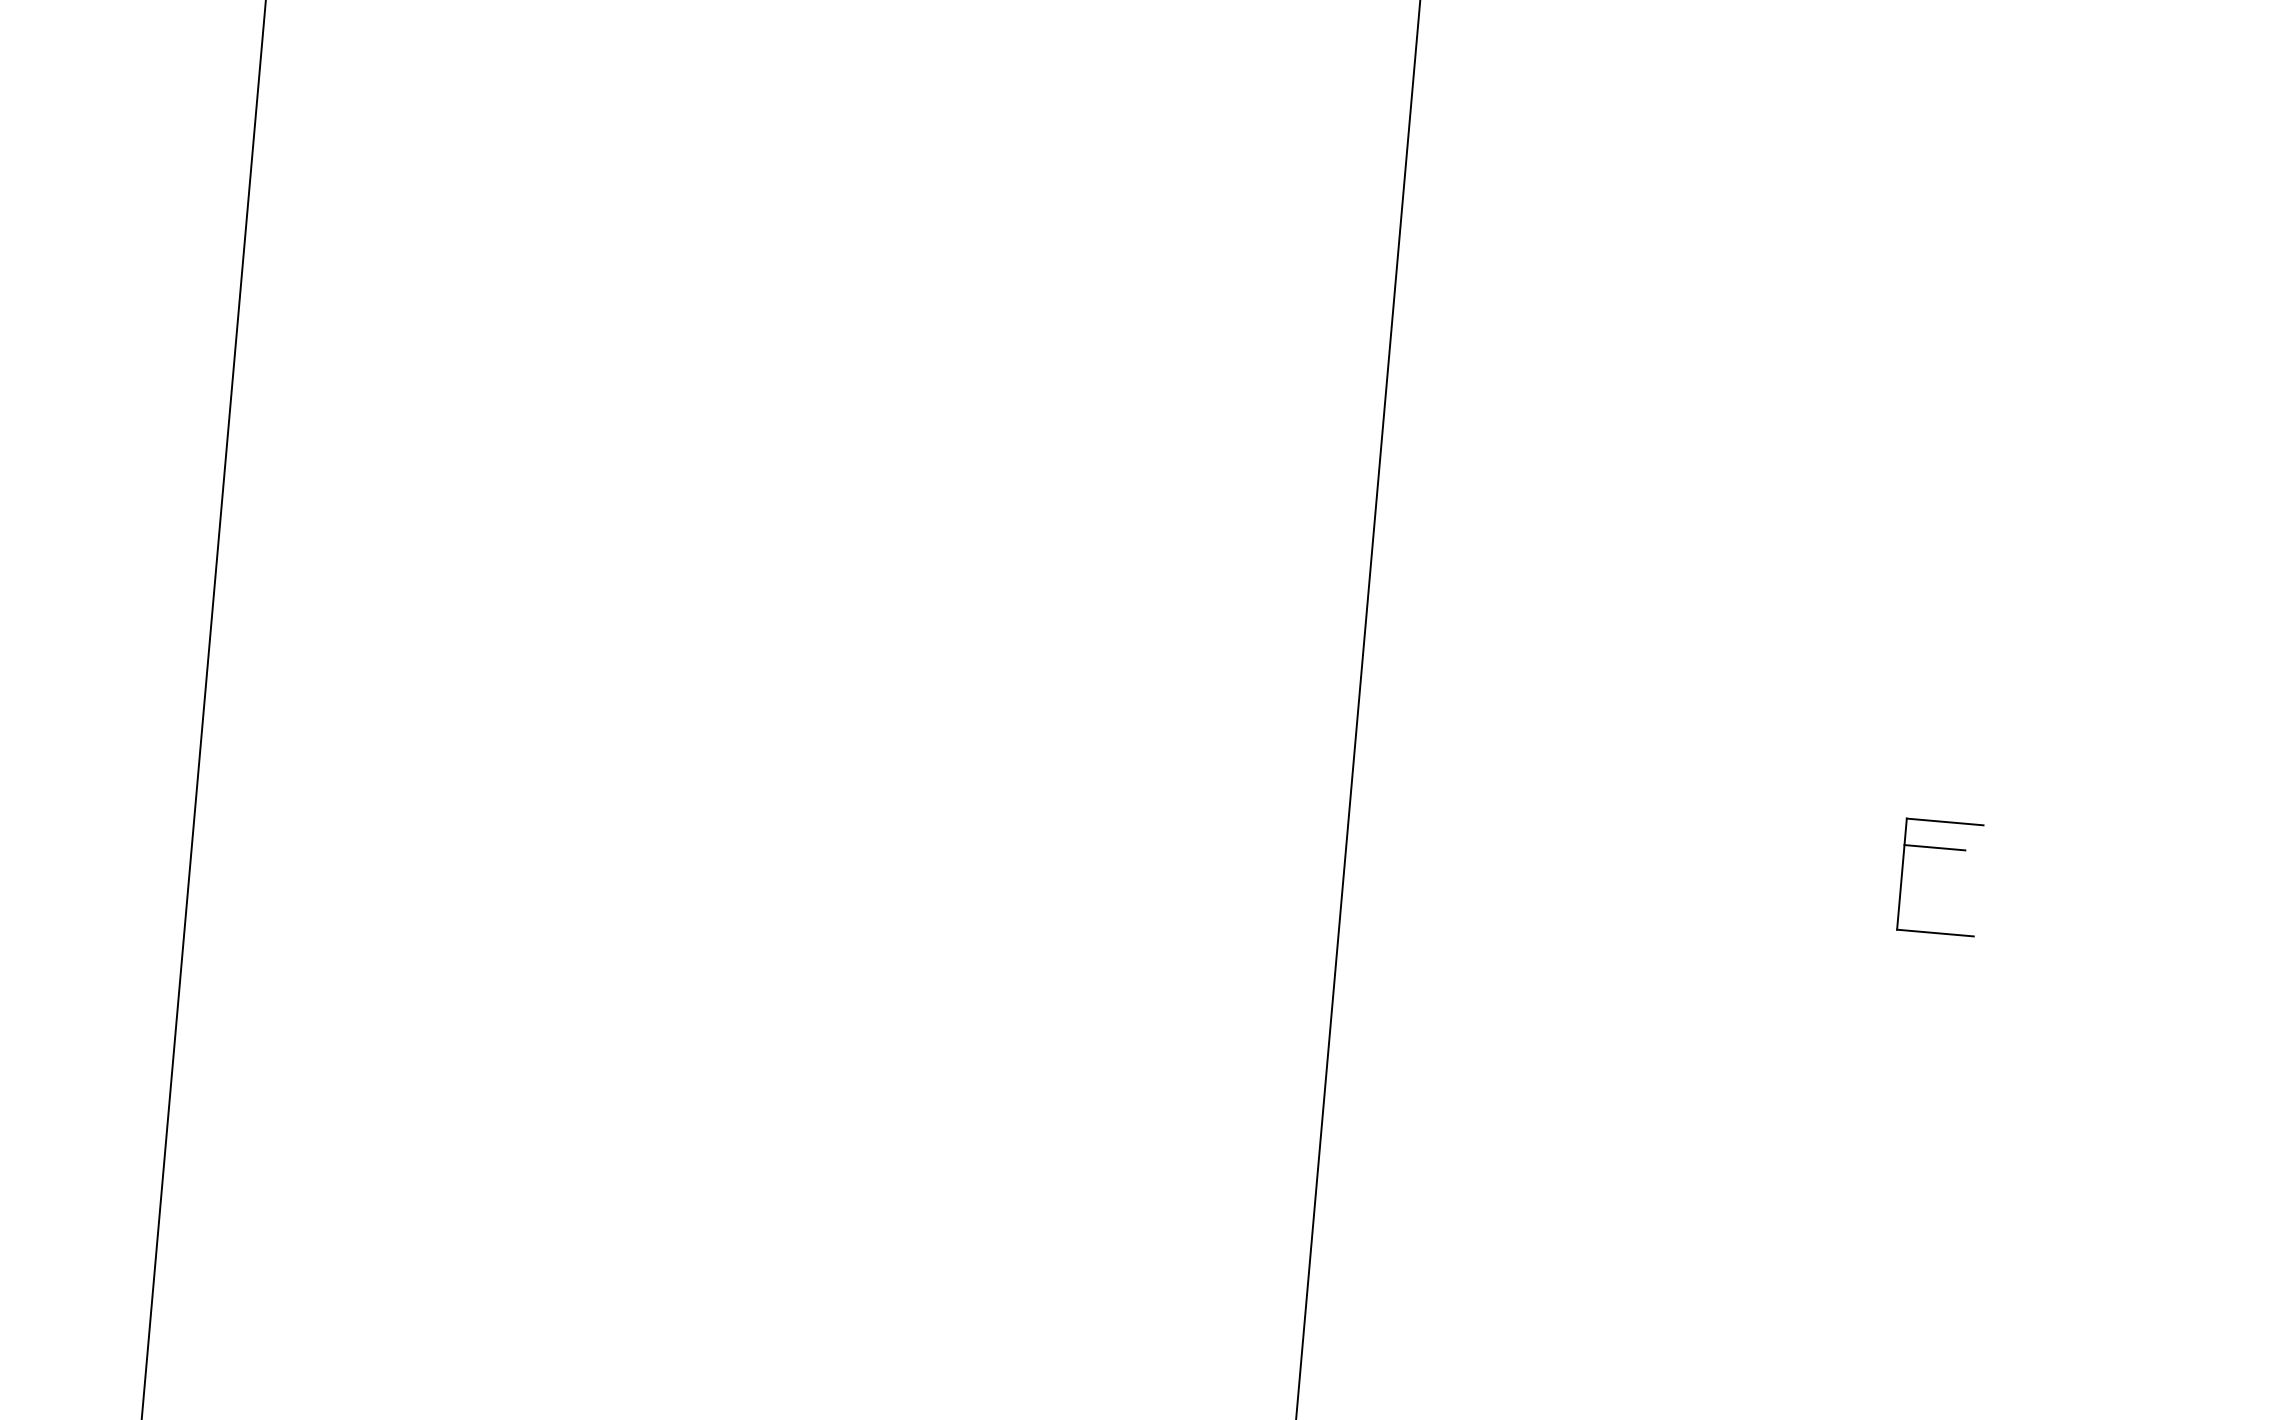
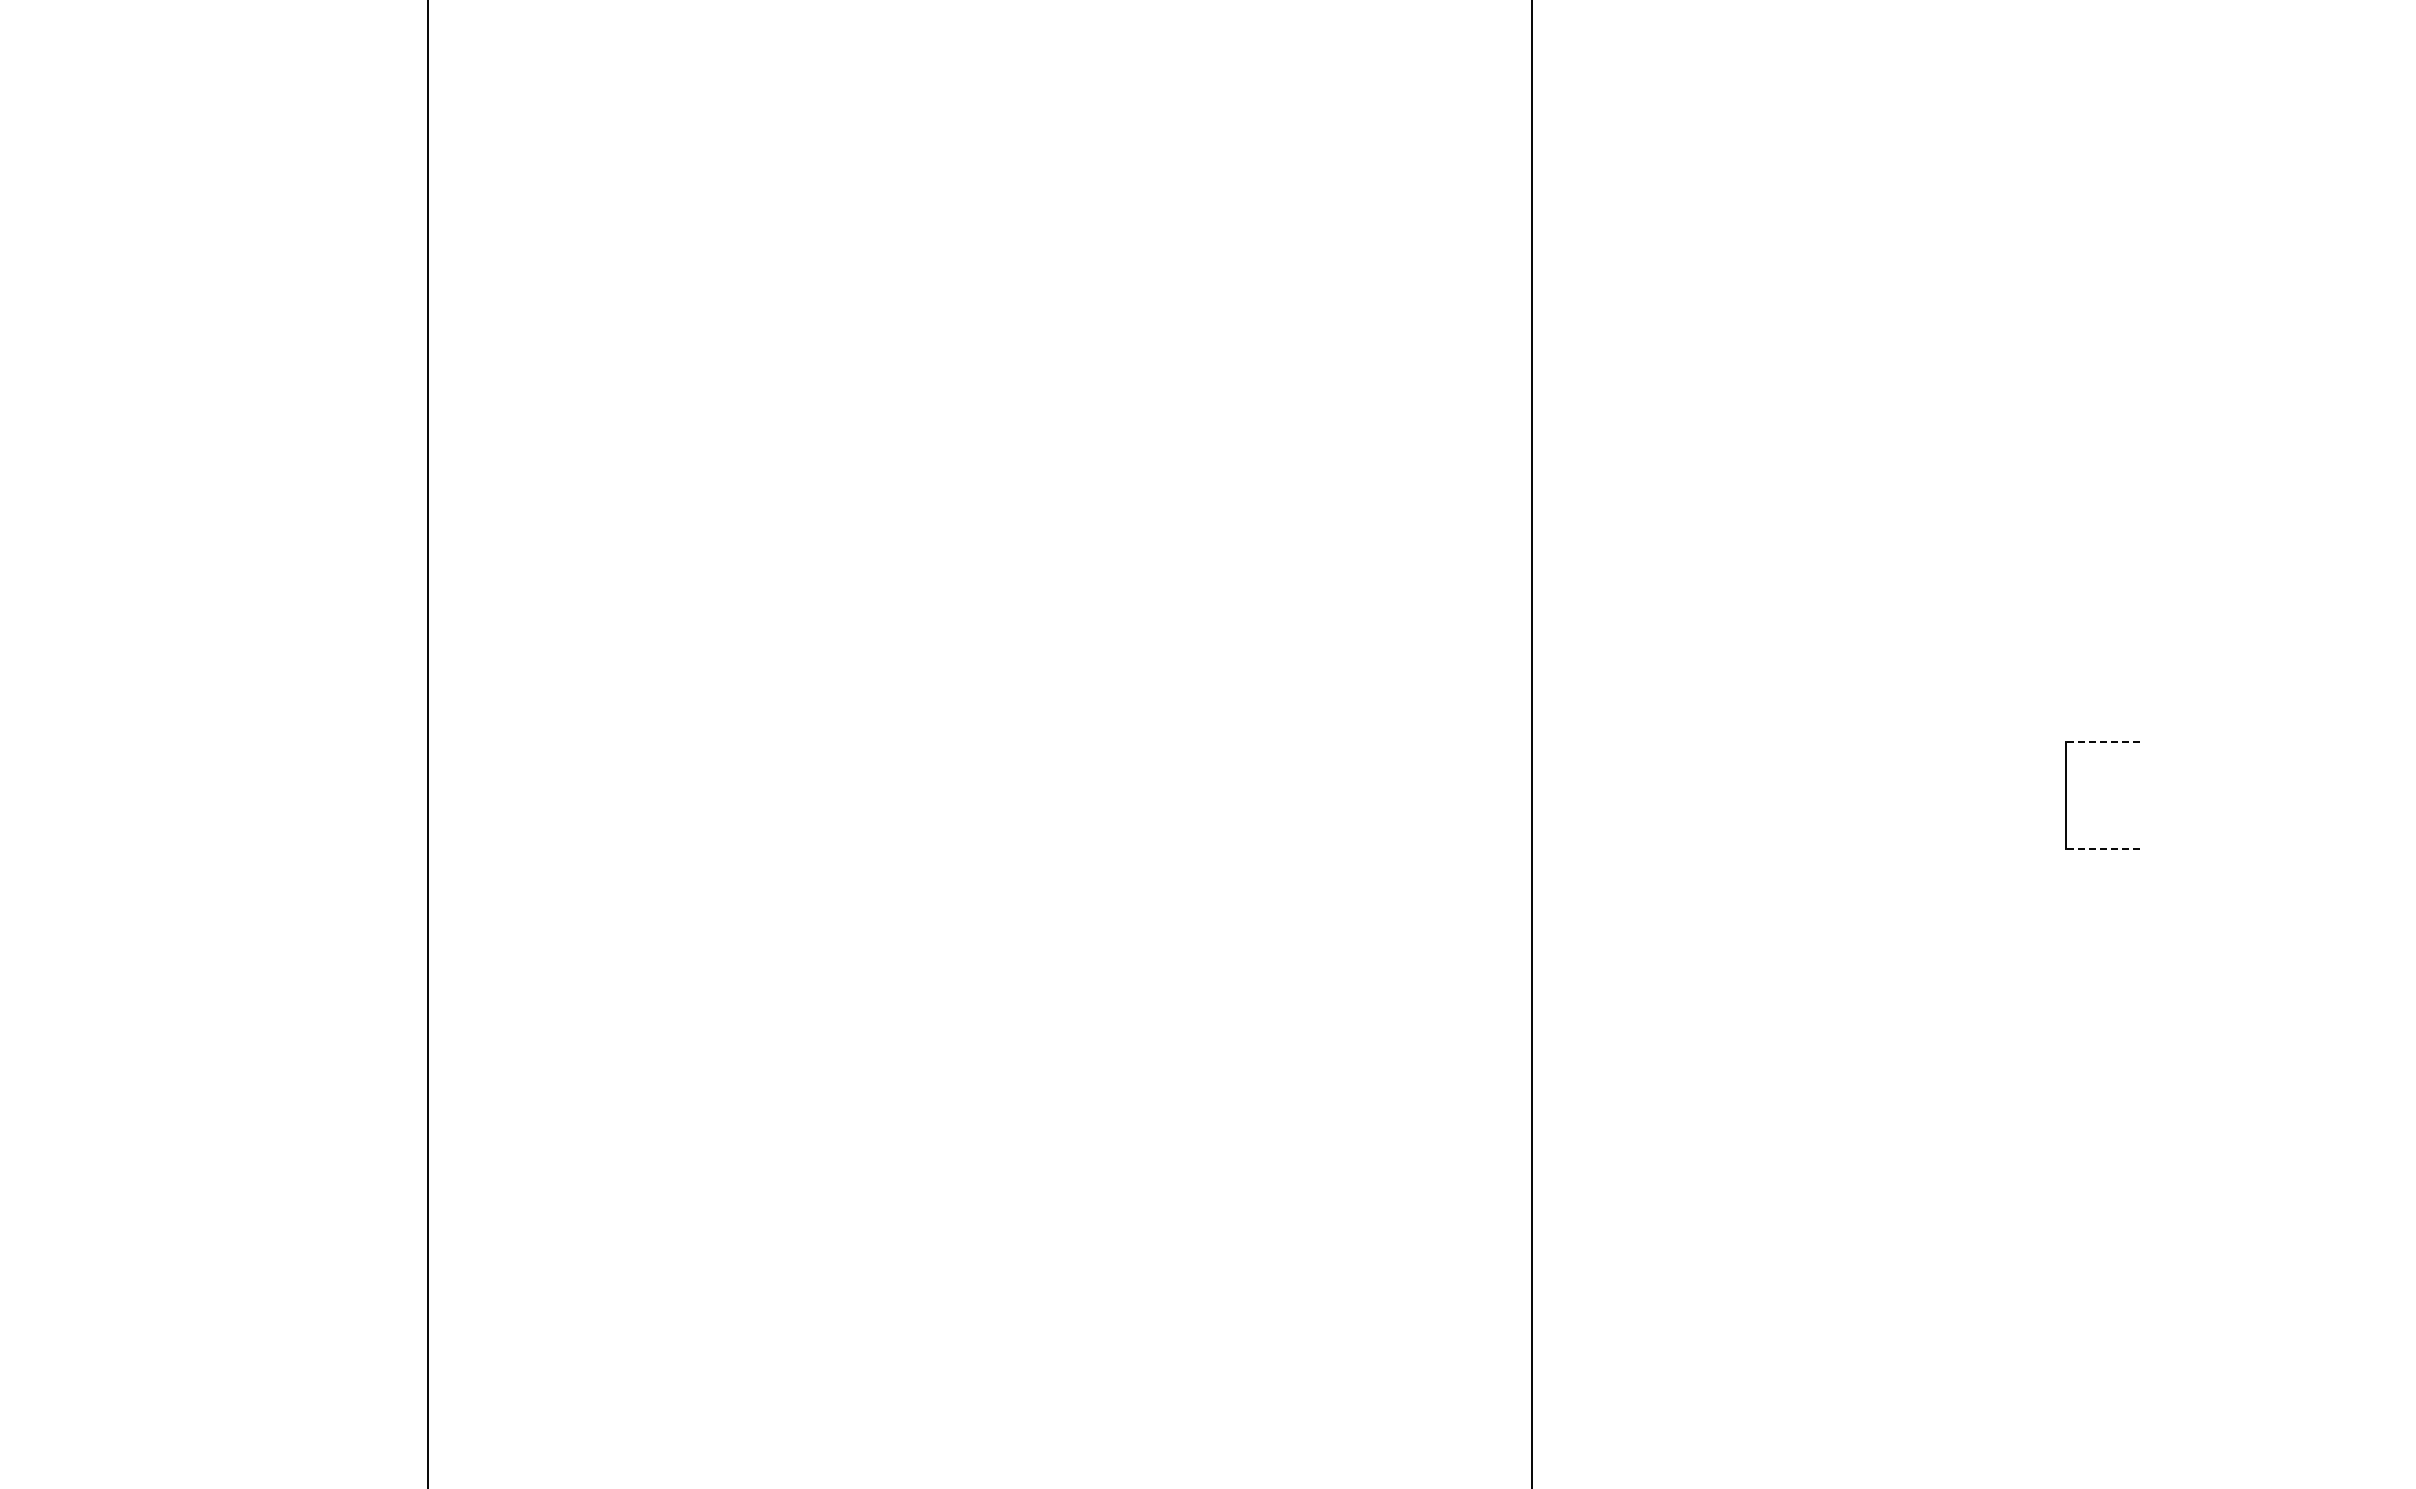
line: (1945, 821) -> (2103, 741), solid -> dashed
line: (1934, 847) -> (2095, 767), removed
line: (1935, 932) -> (2103, 848), solid -> dashed

